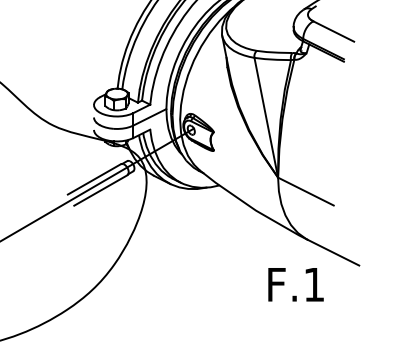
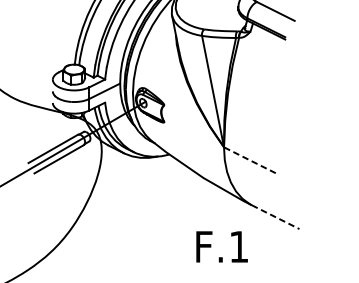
line: (305, 191) -> (249, 160), solid -> dashed
line: (333, 252) -> (275, 216), solid -> dashed
text: (295, 284) -> (221, 246), moved

